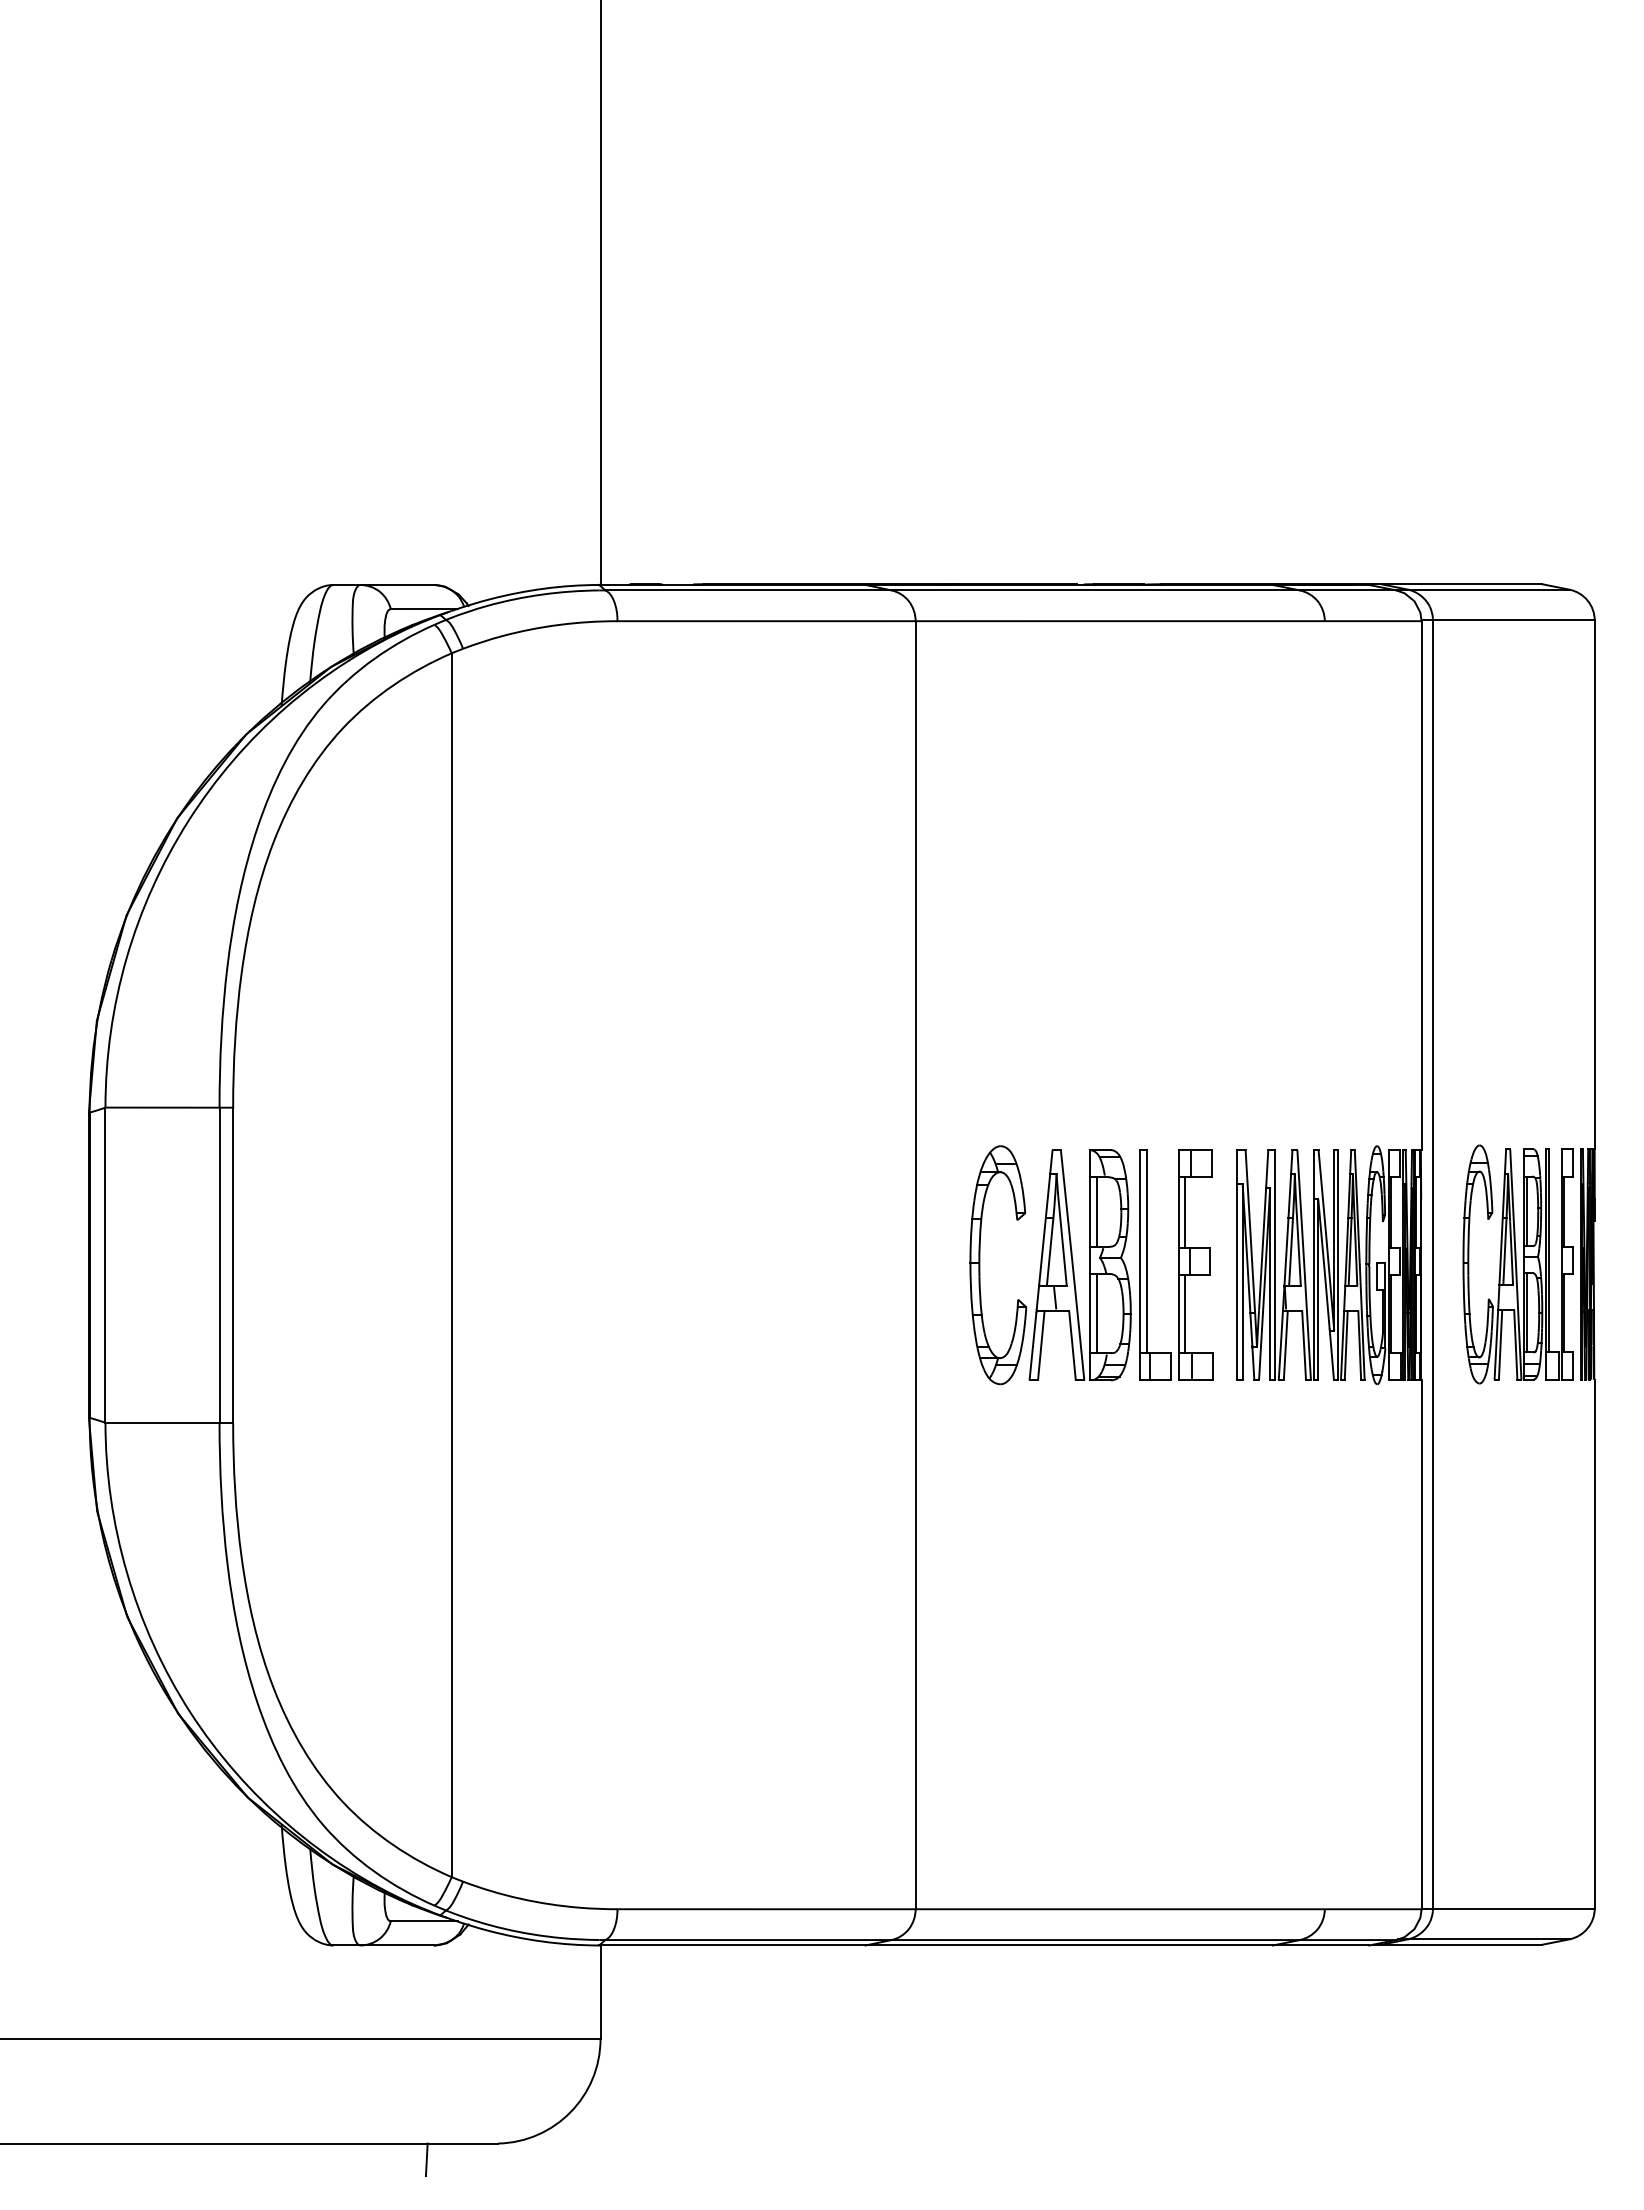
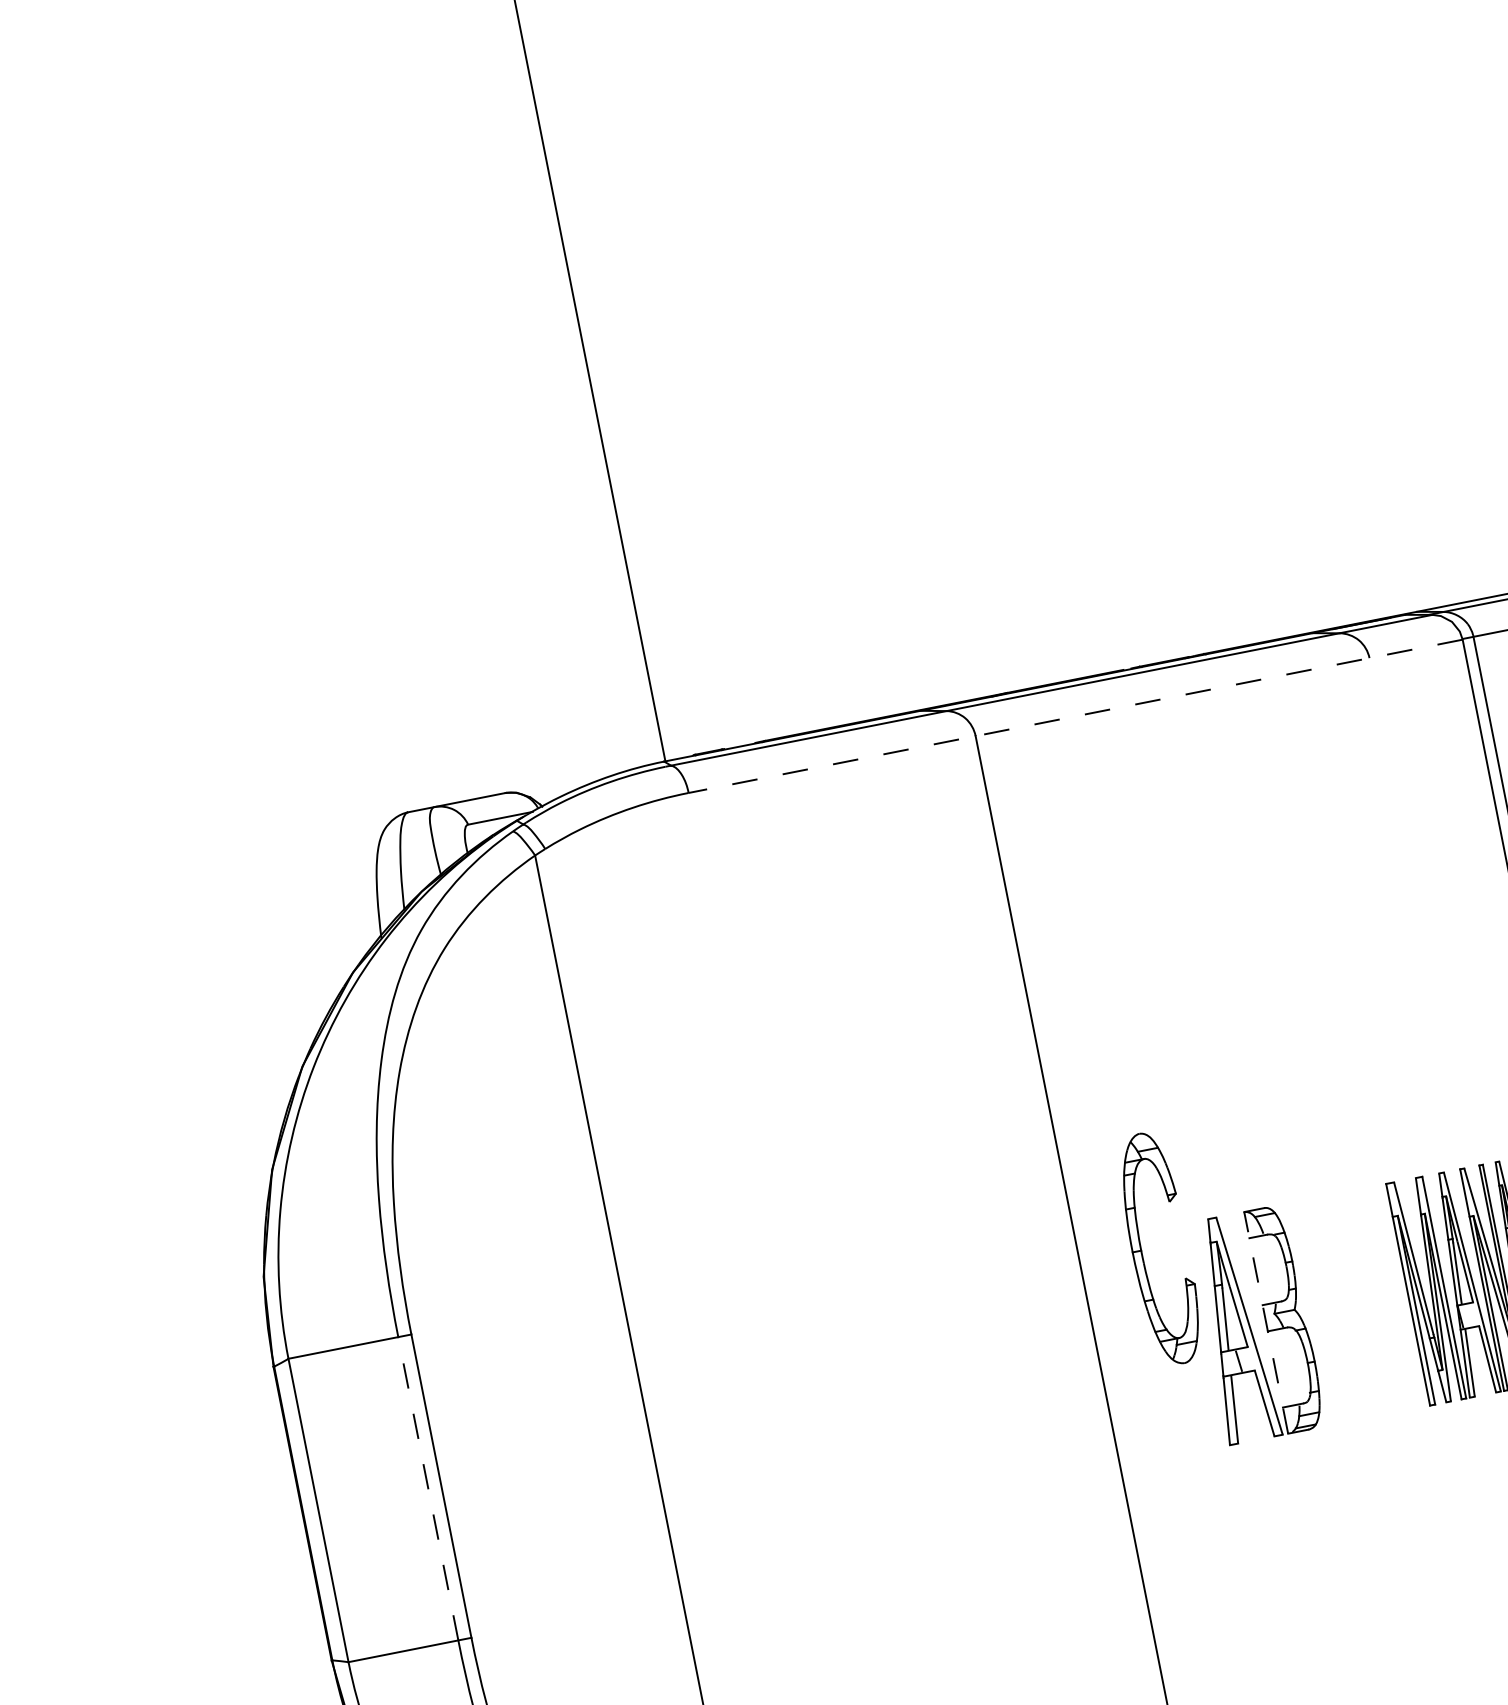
line: (1019, 621) -> (1075, 716), solid -> dashed
line: (1097, 1211) -> (1263, 1269), removed
line: (1089, 1264) -> (1265, 1322), solid -> dashed
part: (1176, 1264) -> (1349, 1305), removed
line: (219, 1265) -> (428, 1489), solid -> dashed
part: (980, 1265) -> (1142, 1252), moved
line: (1097, 1313) -> (1282, 1367), removed

